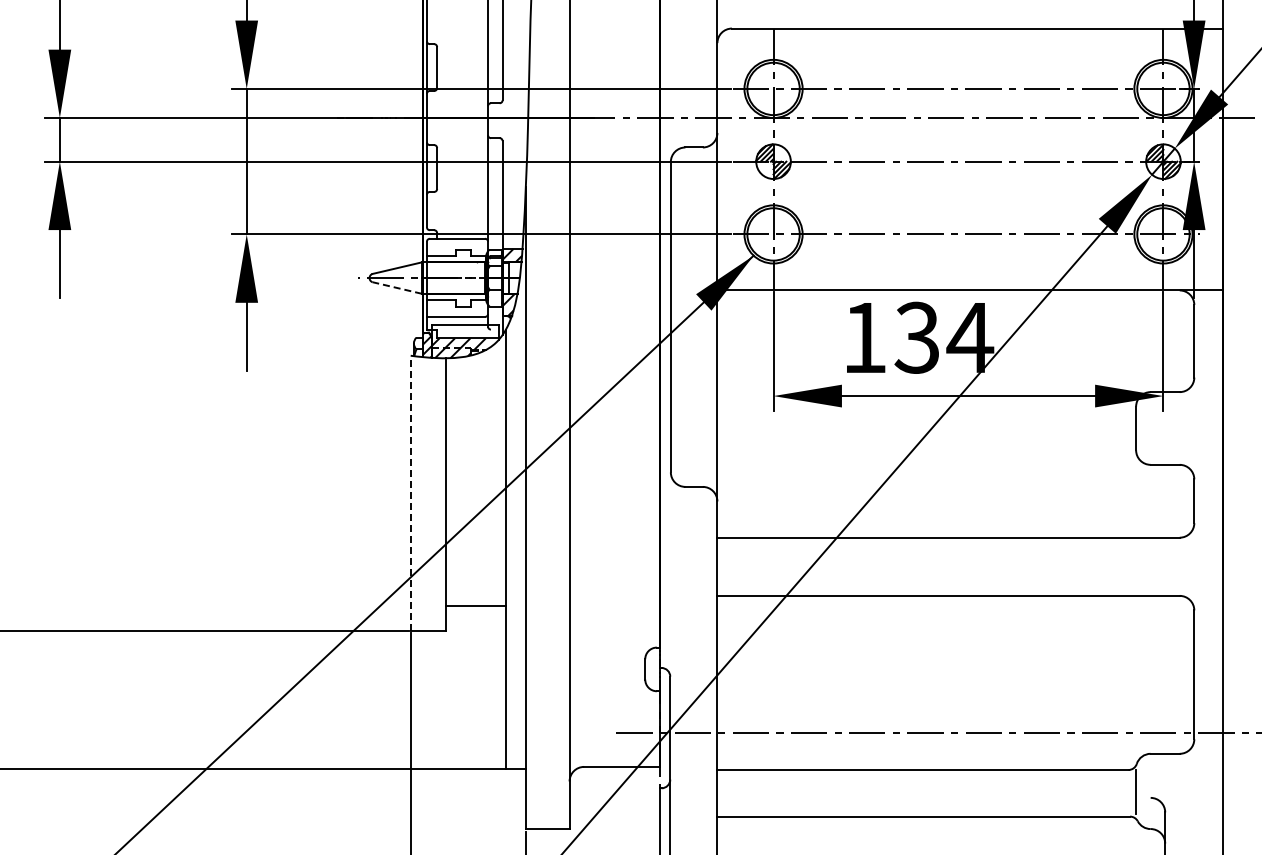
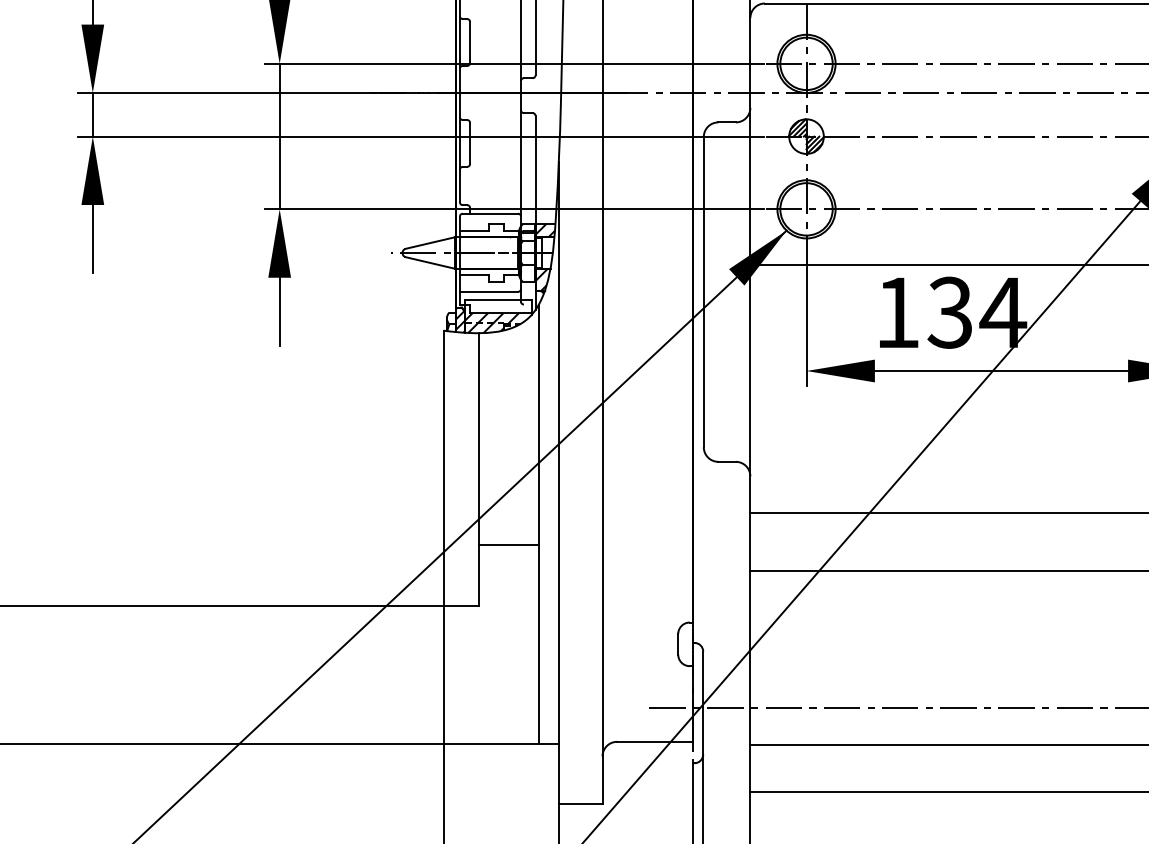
line: (396, 287) -> (429, 262), dashed -> solid
line: (410, 492) -> (443, 467), dashed -> solid
line: (475, 605) -> (508, 545), moved

